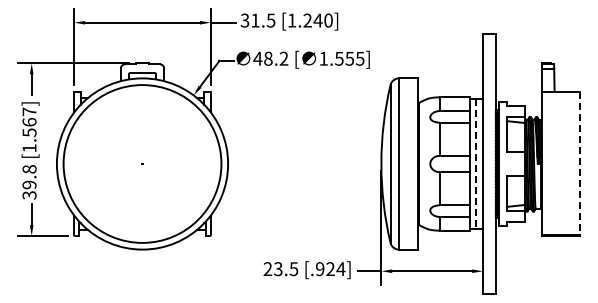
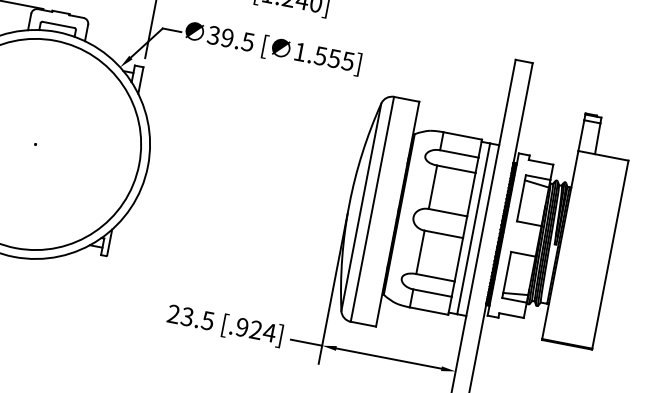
text: (270, 58) -> (230, 38), 48.2 -> 39.5
line: (580, 163) -> (610, 254), dashed -> solid
line: (476, 164) -> (474, 229), dashed -> solid

